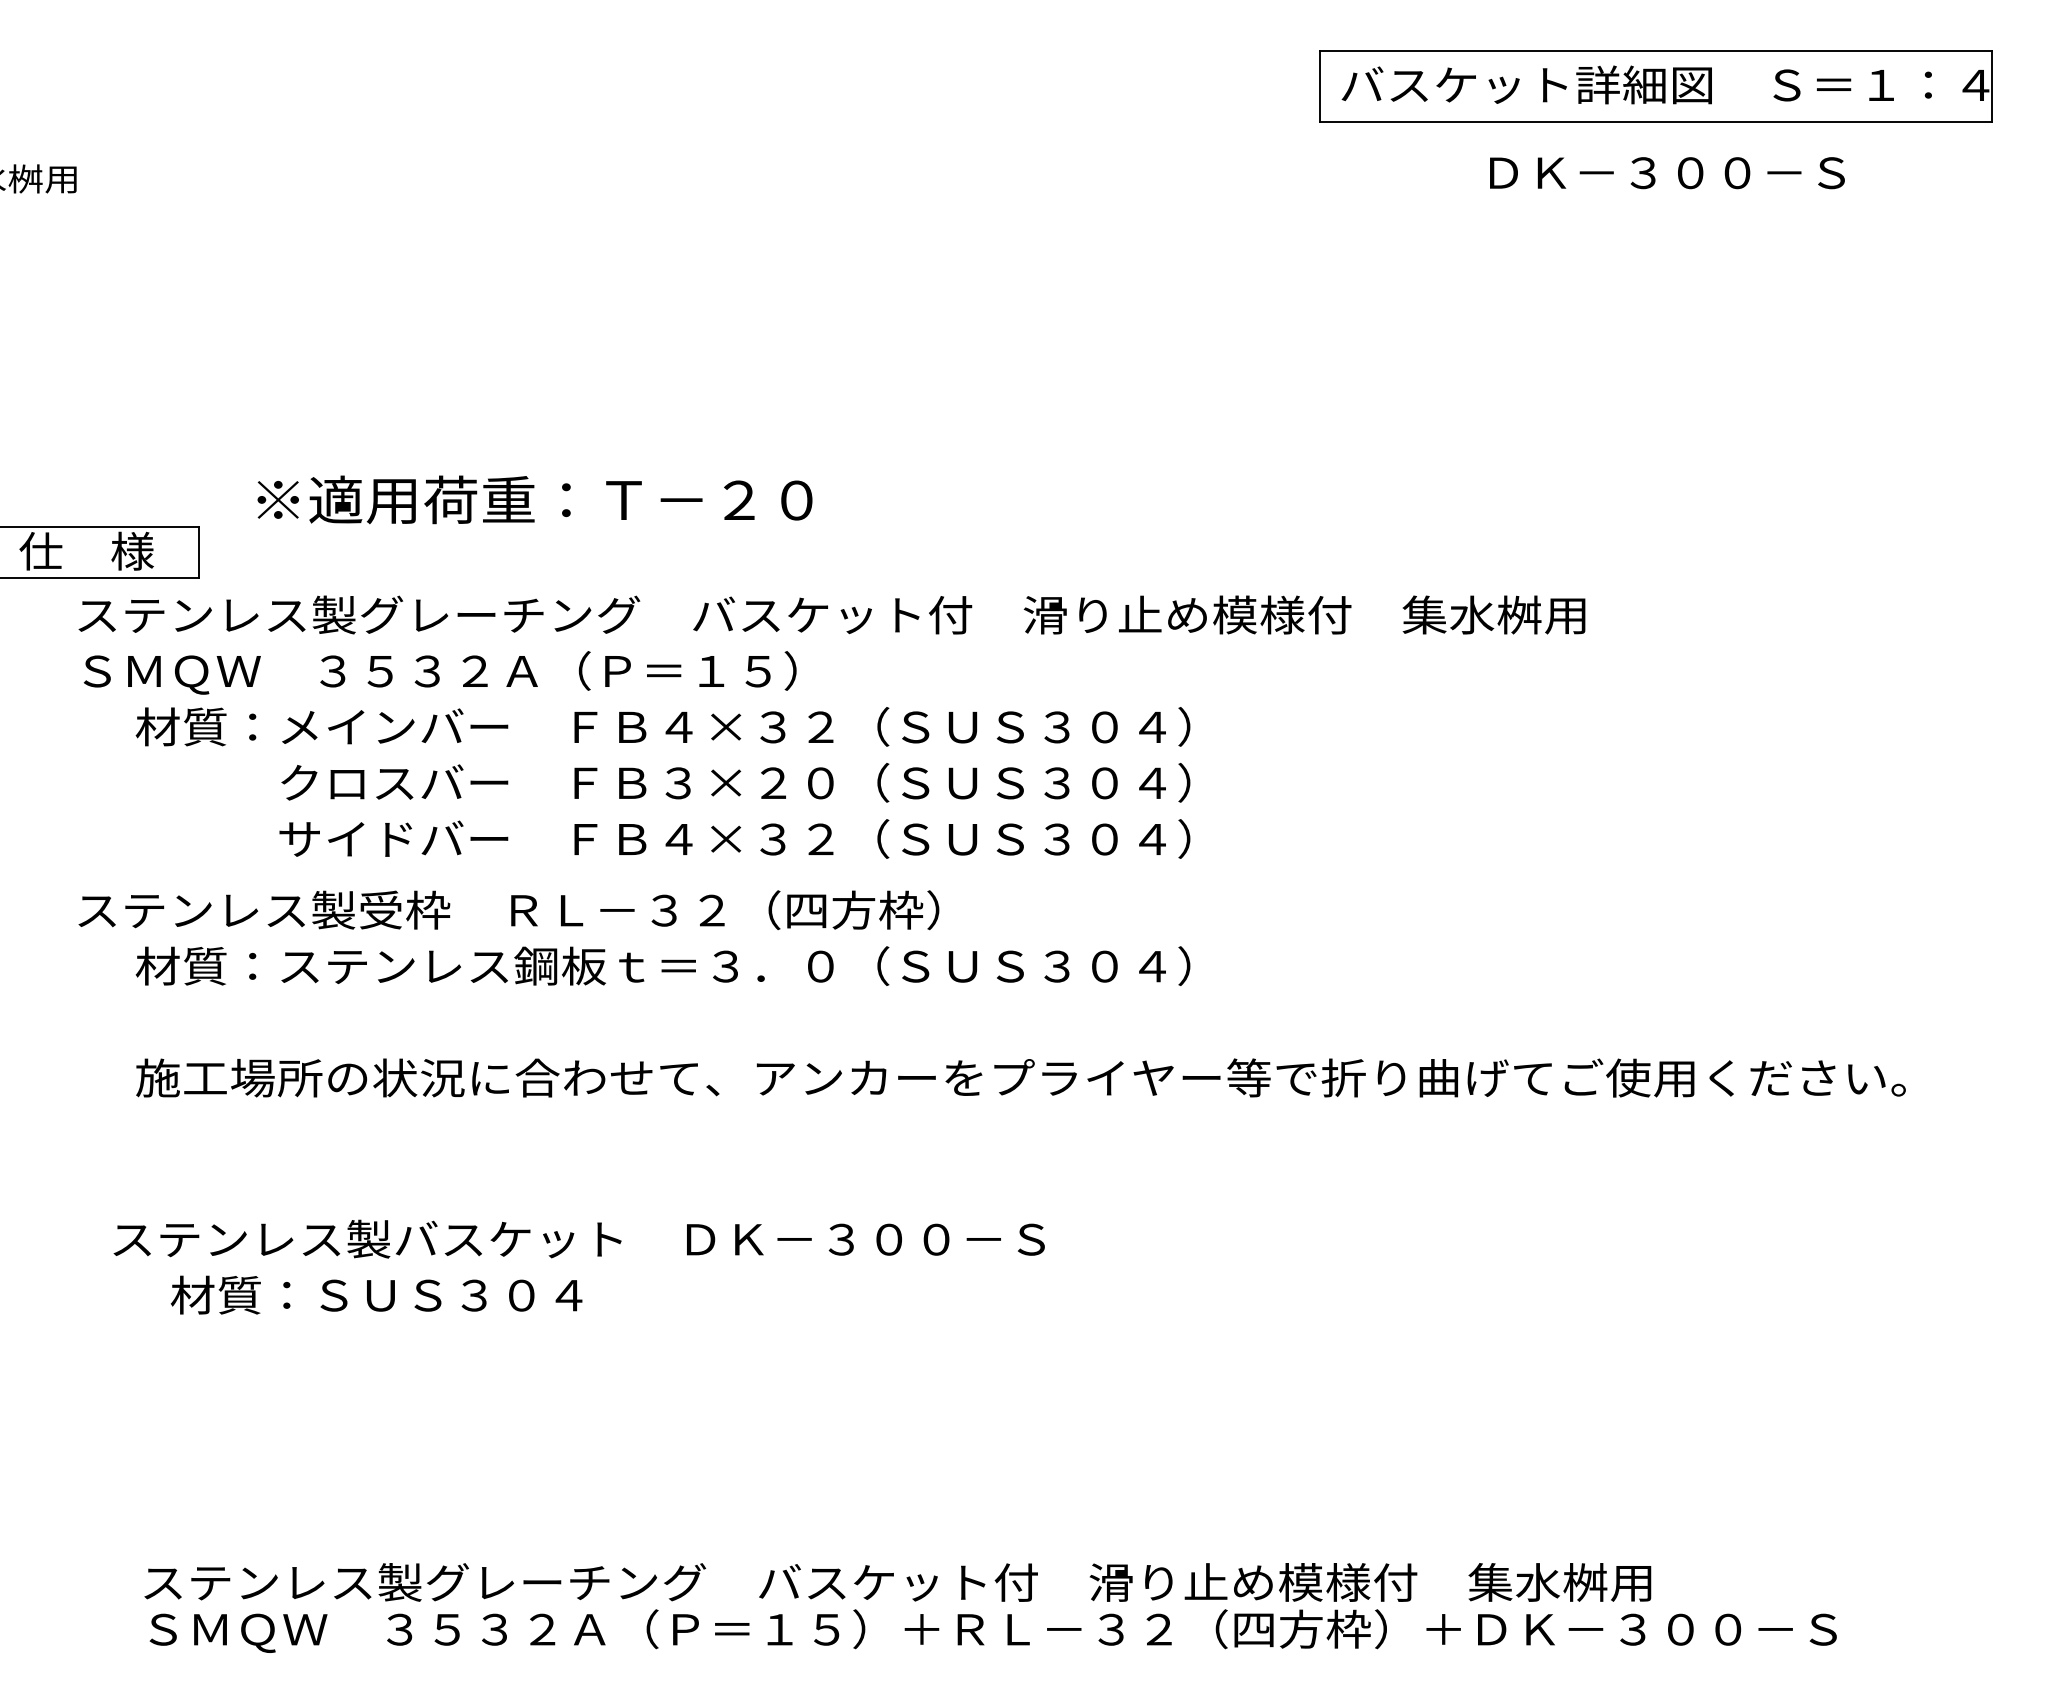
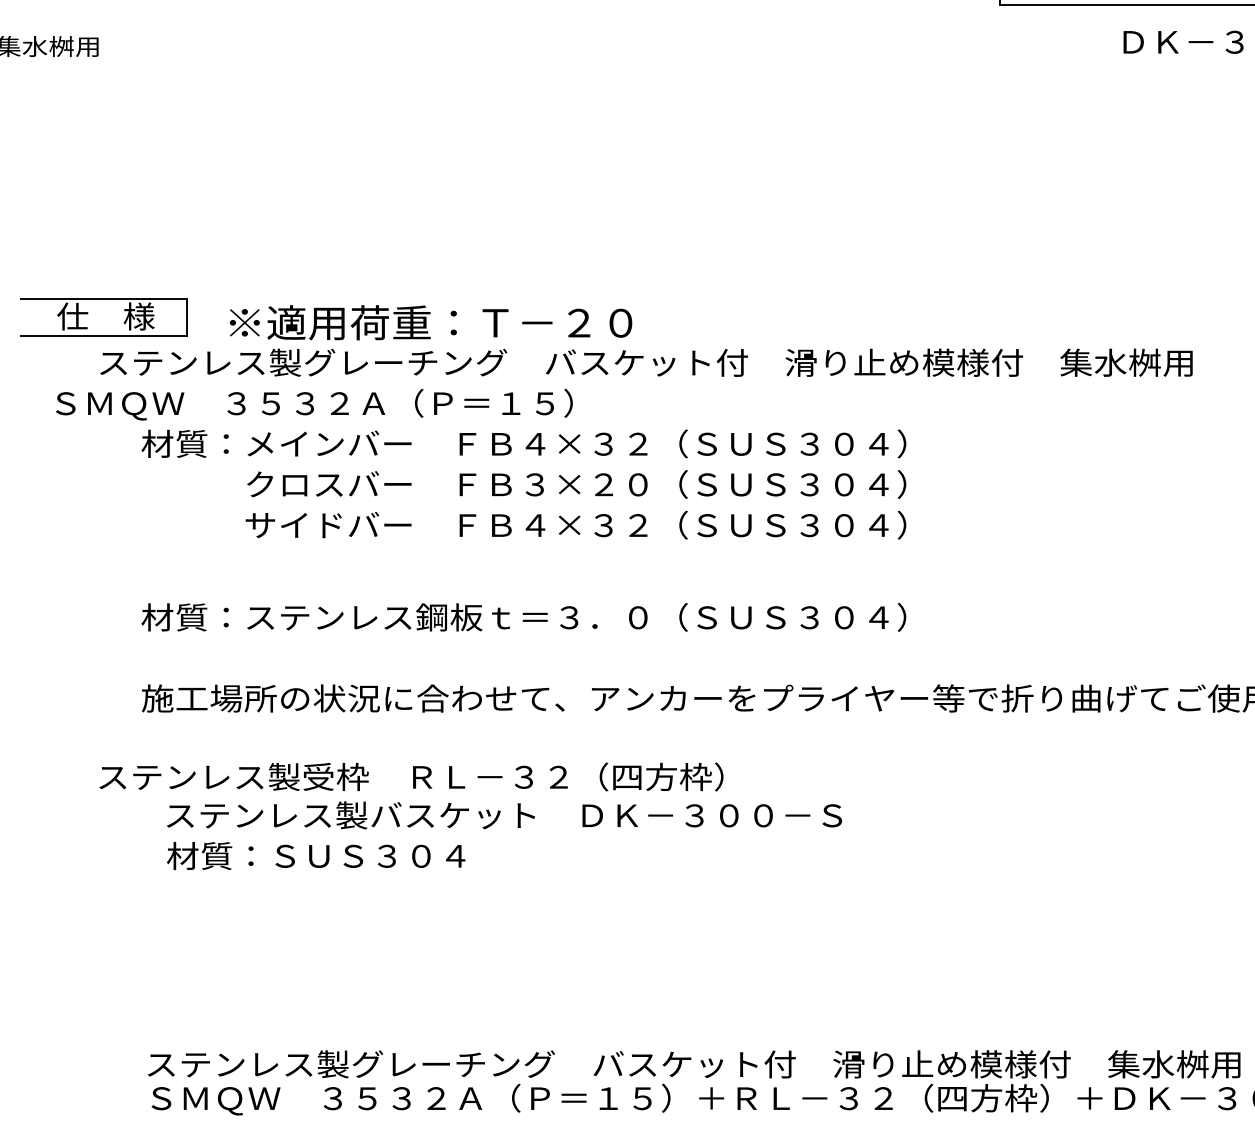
text: (534, 499) -> (430, 322), moved
text: (439, 672) -> (313, 404), moved
text: (508, 910) -> (411, 777), moved
text: (578, 1238) -> (503, 814), moved

